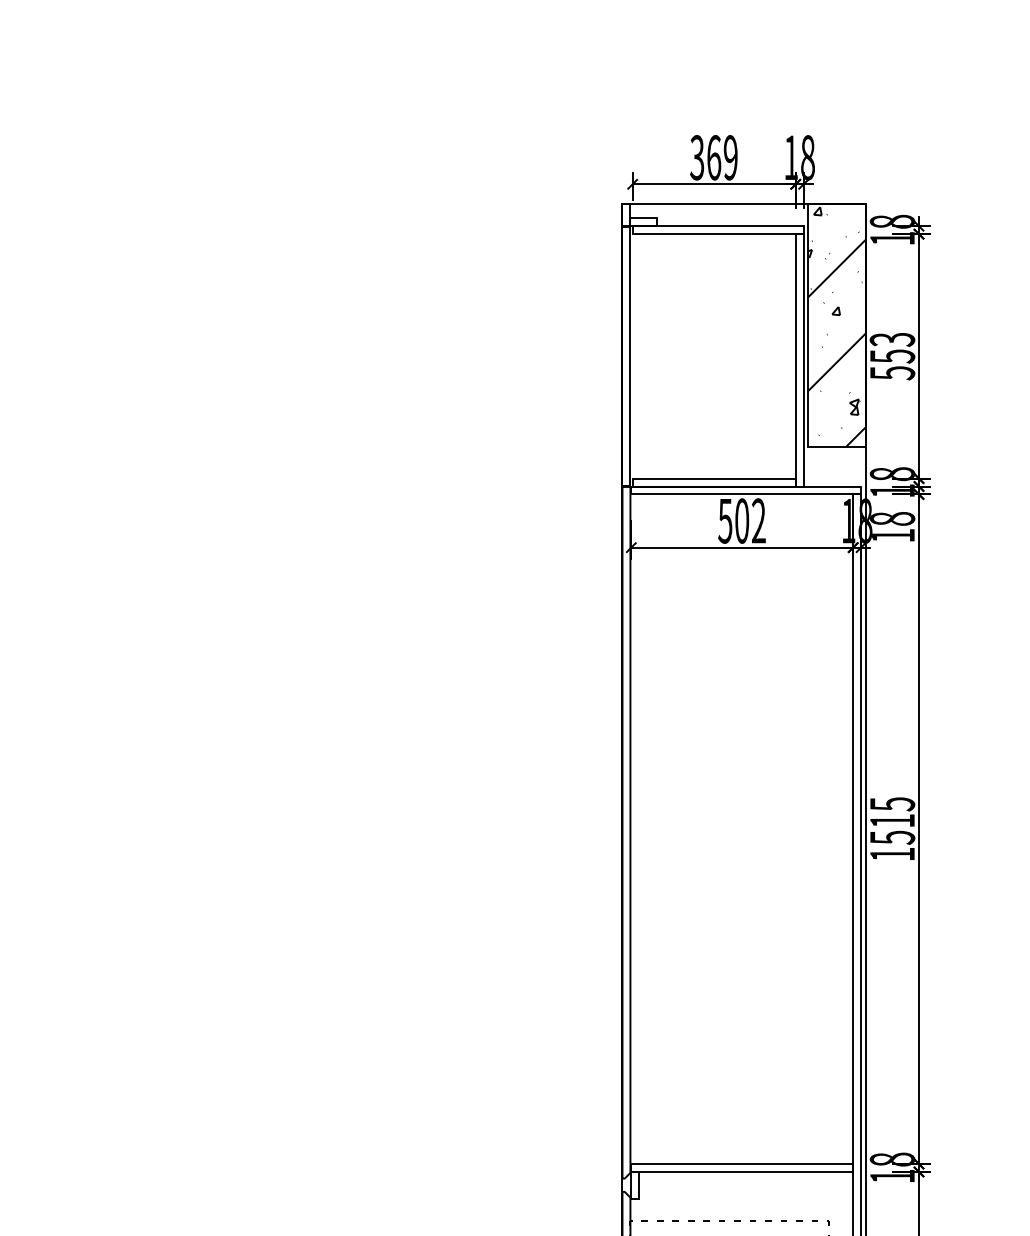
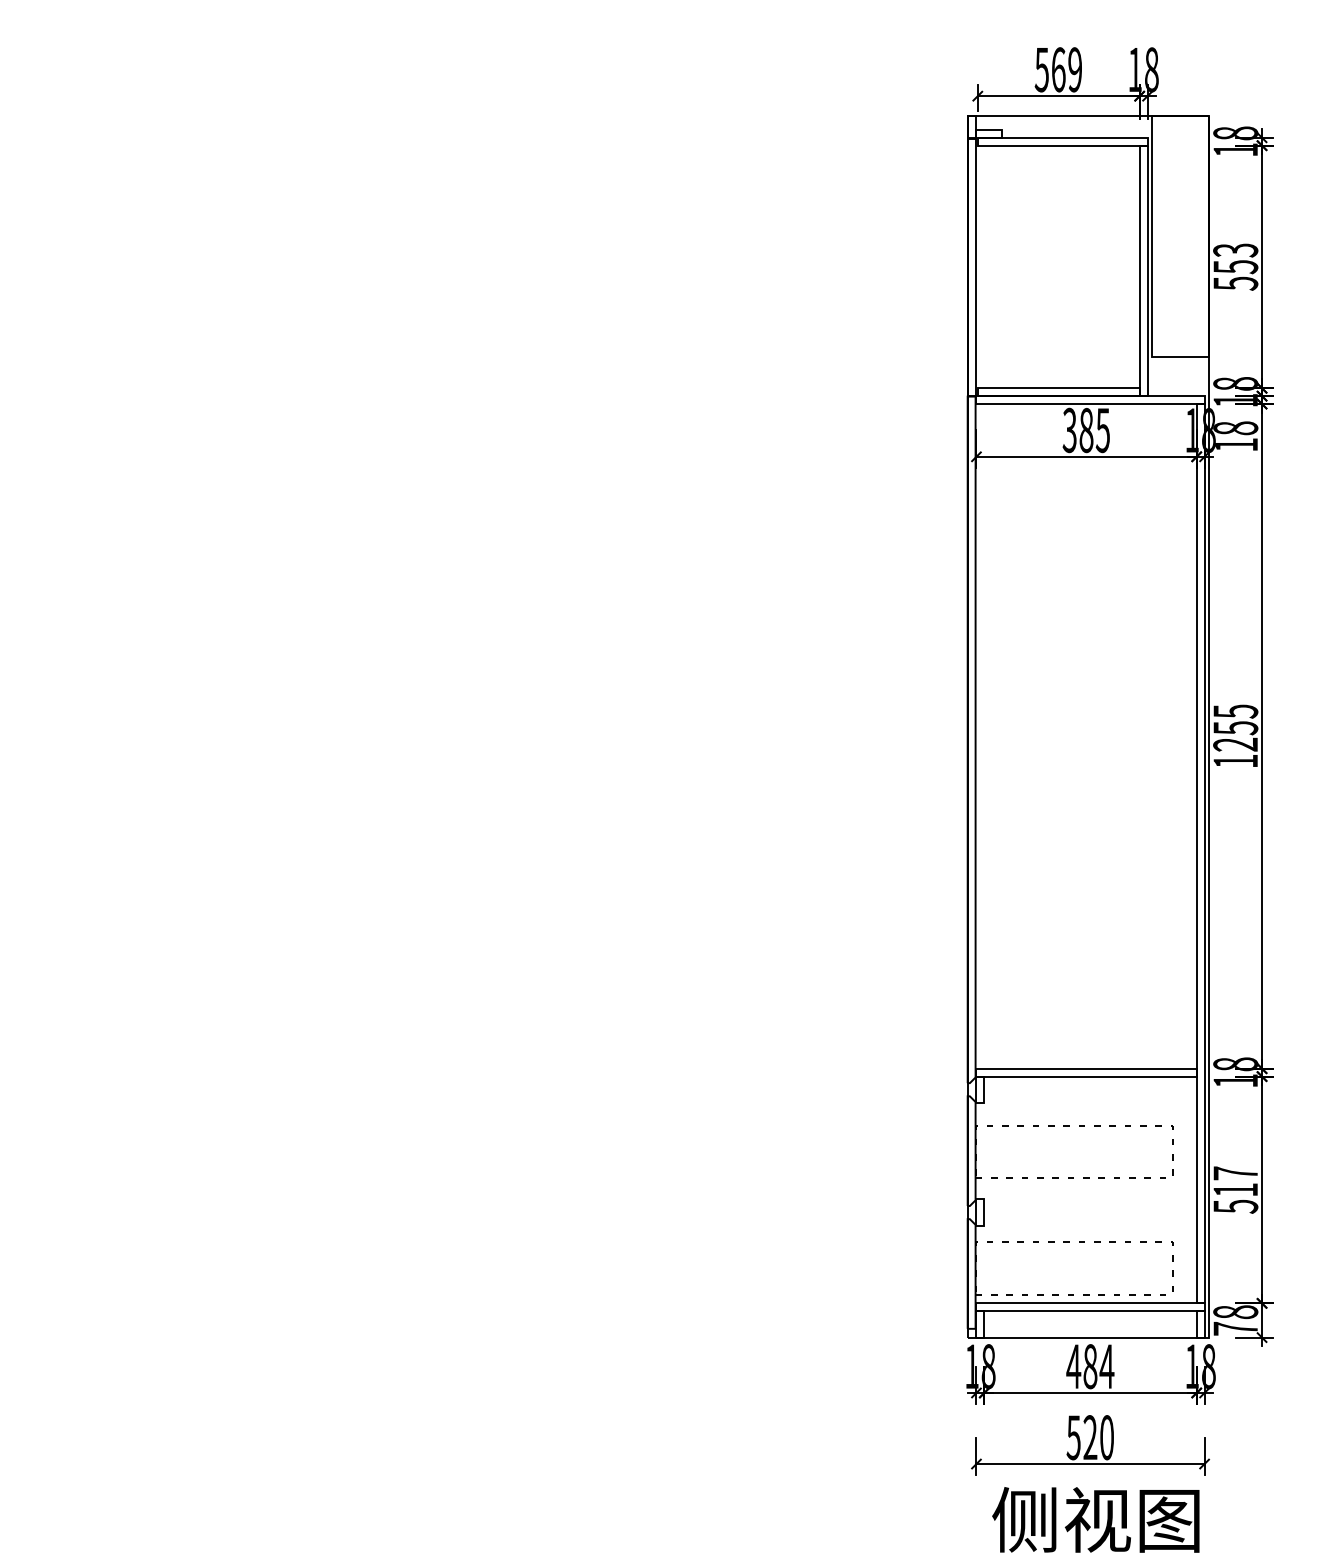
text: (696, 157) -> (1041, 69), 369 -> 569
hatch: (835, 326) -> (1179, 237), removed
text: (741, 521) -> (1085, 430), 502 -> 385
text: (892, 829) -> (1235, 736), 1515 -> 1255

